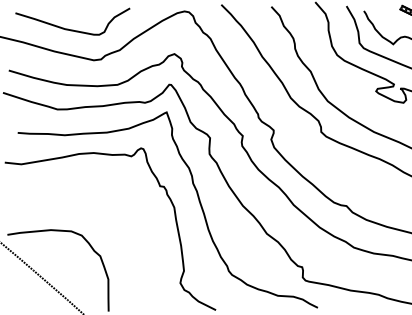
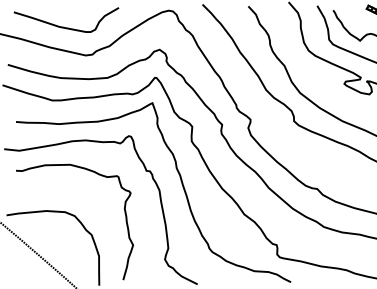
curve: (135, 229) -> (123, 210), added

